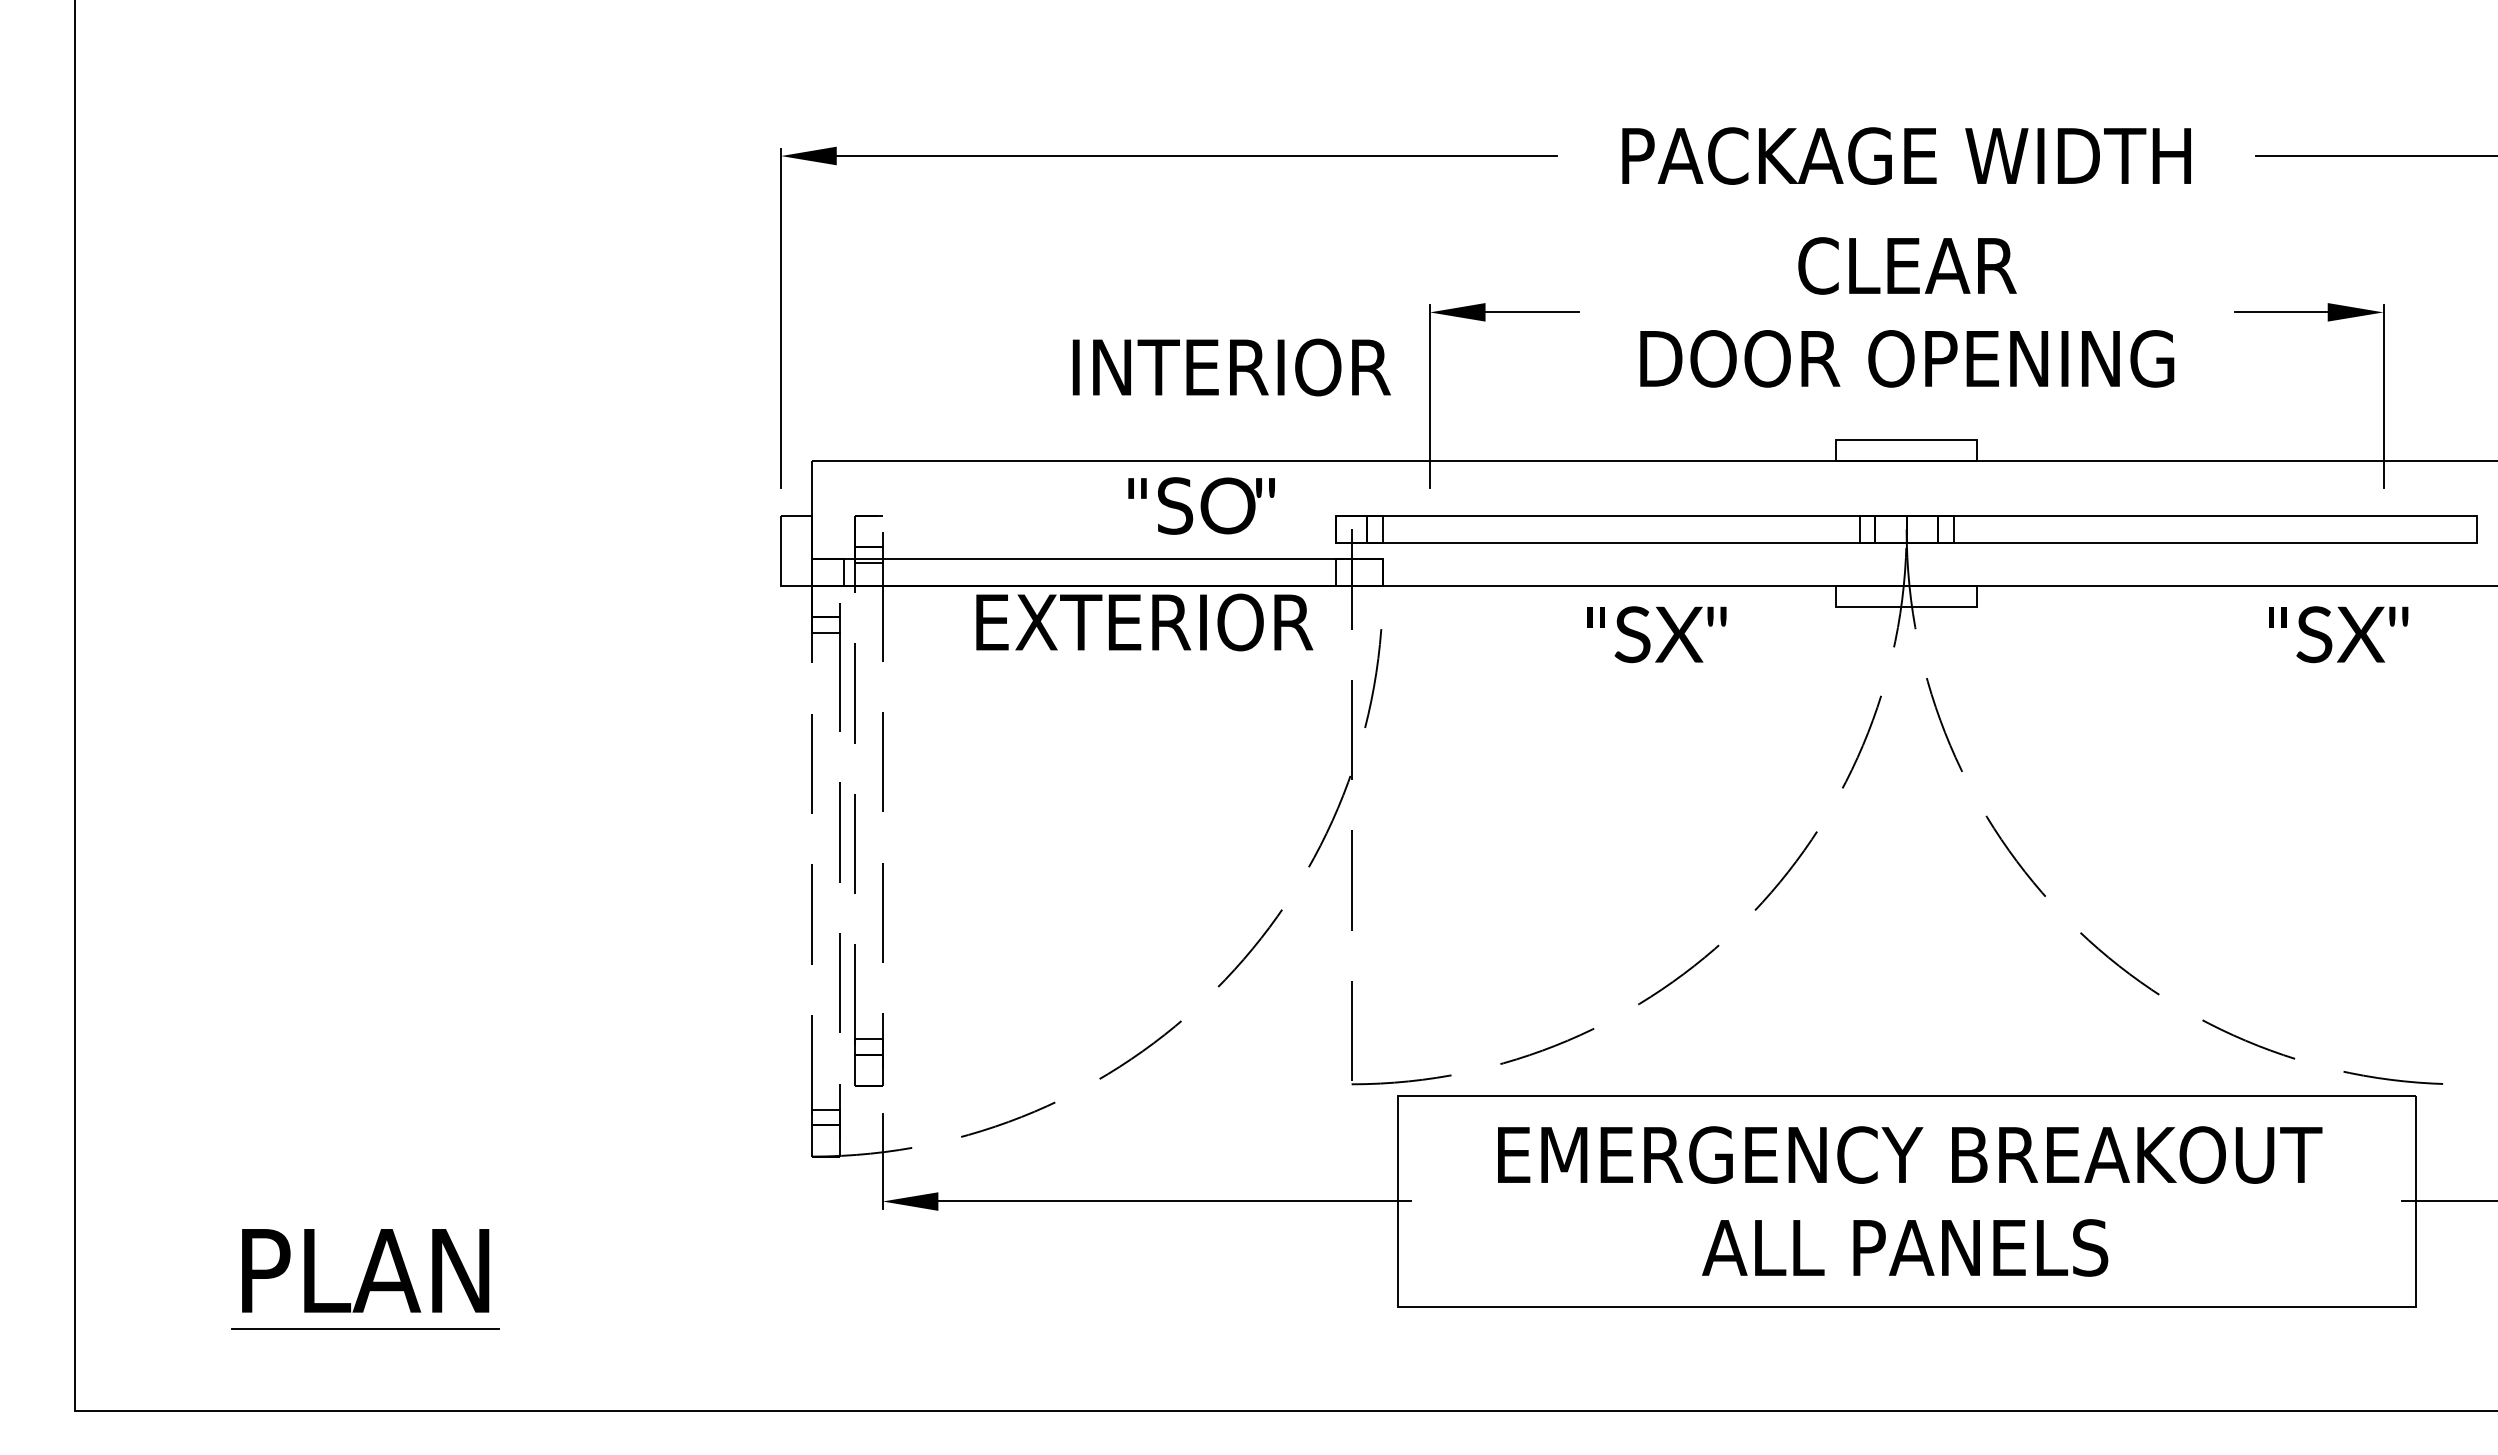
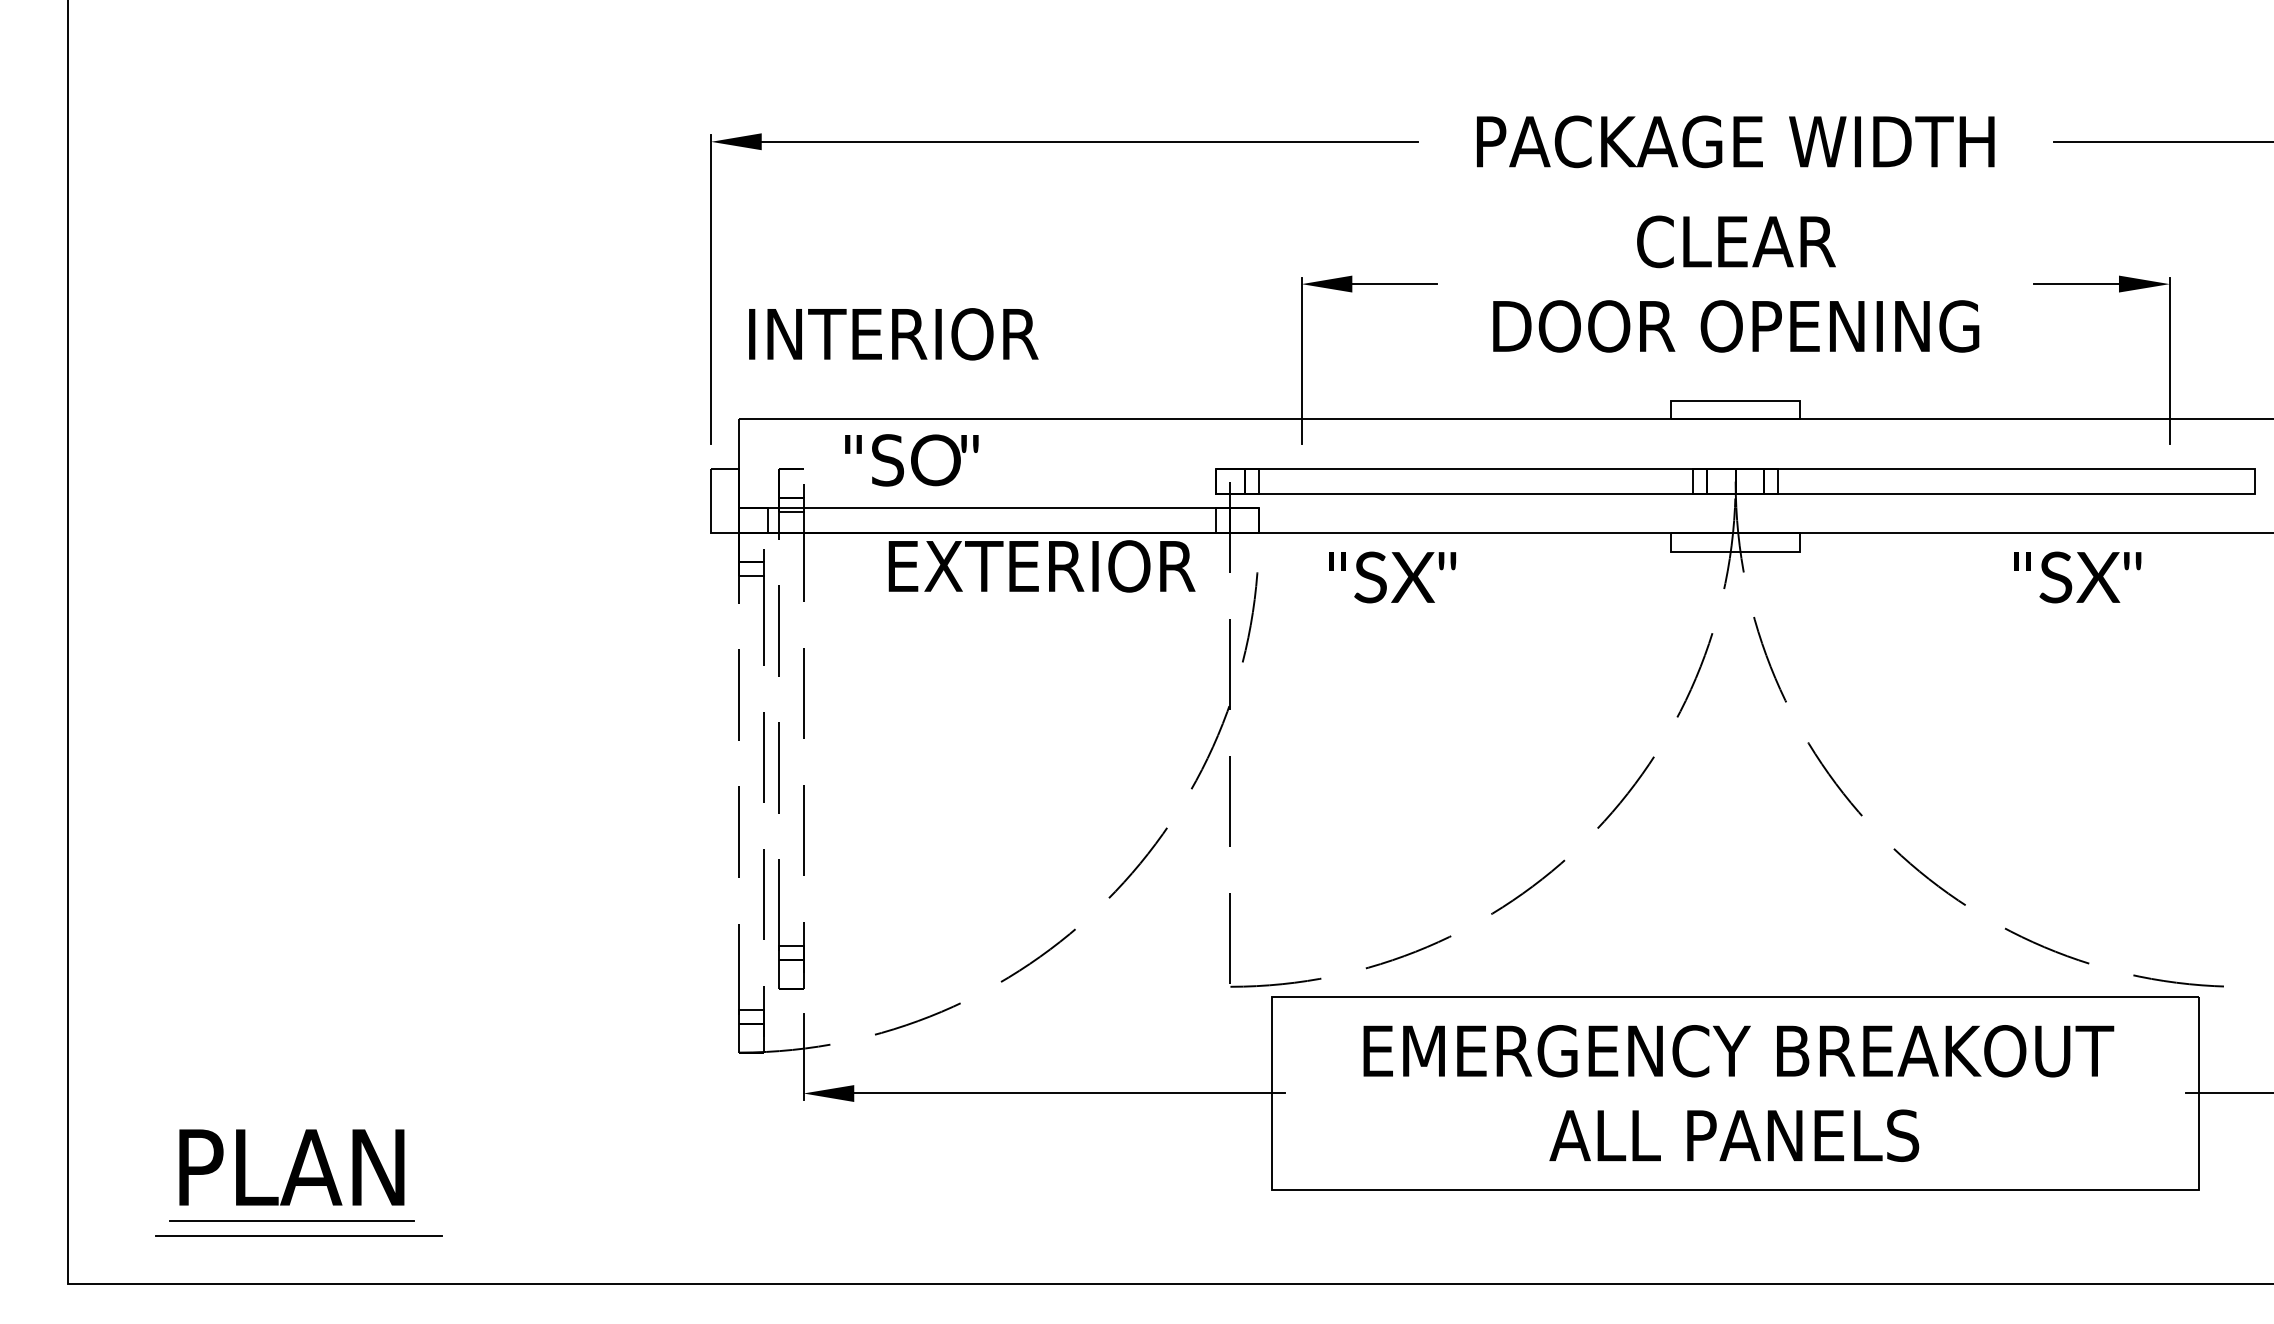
text: (1231, 367) -> (893, 334), moved
text: (1201, 505) -> (911, 459), moved
text: (1656, 634) -> (1392, 577), moved
text: (2338, 634) -> (2077, 577), moved
part: (365, 1279) -> (291, 1175), moved
line: (328, 1357) -> (299, 1235), added

